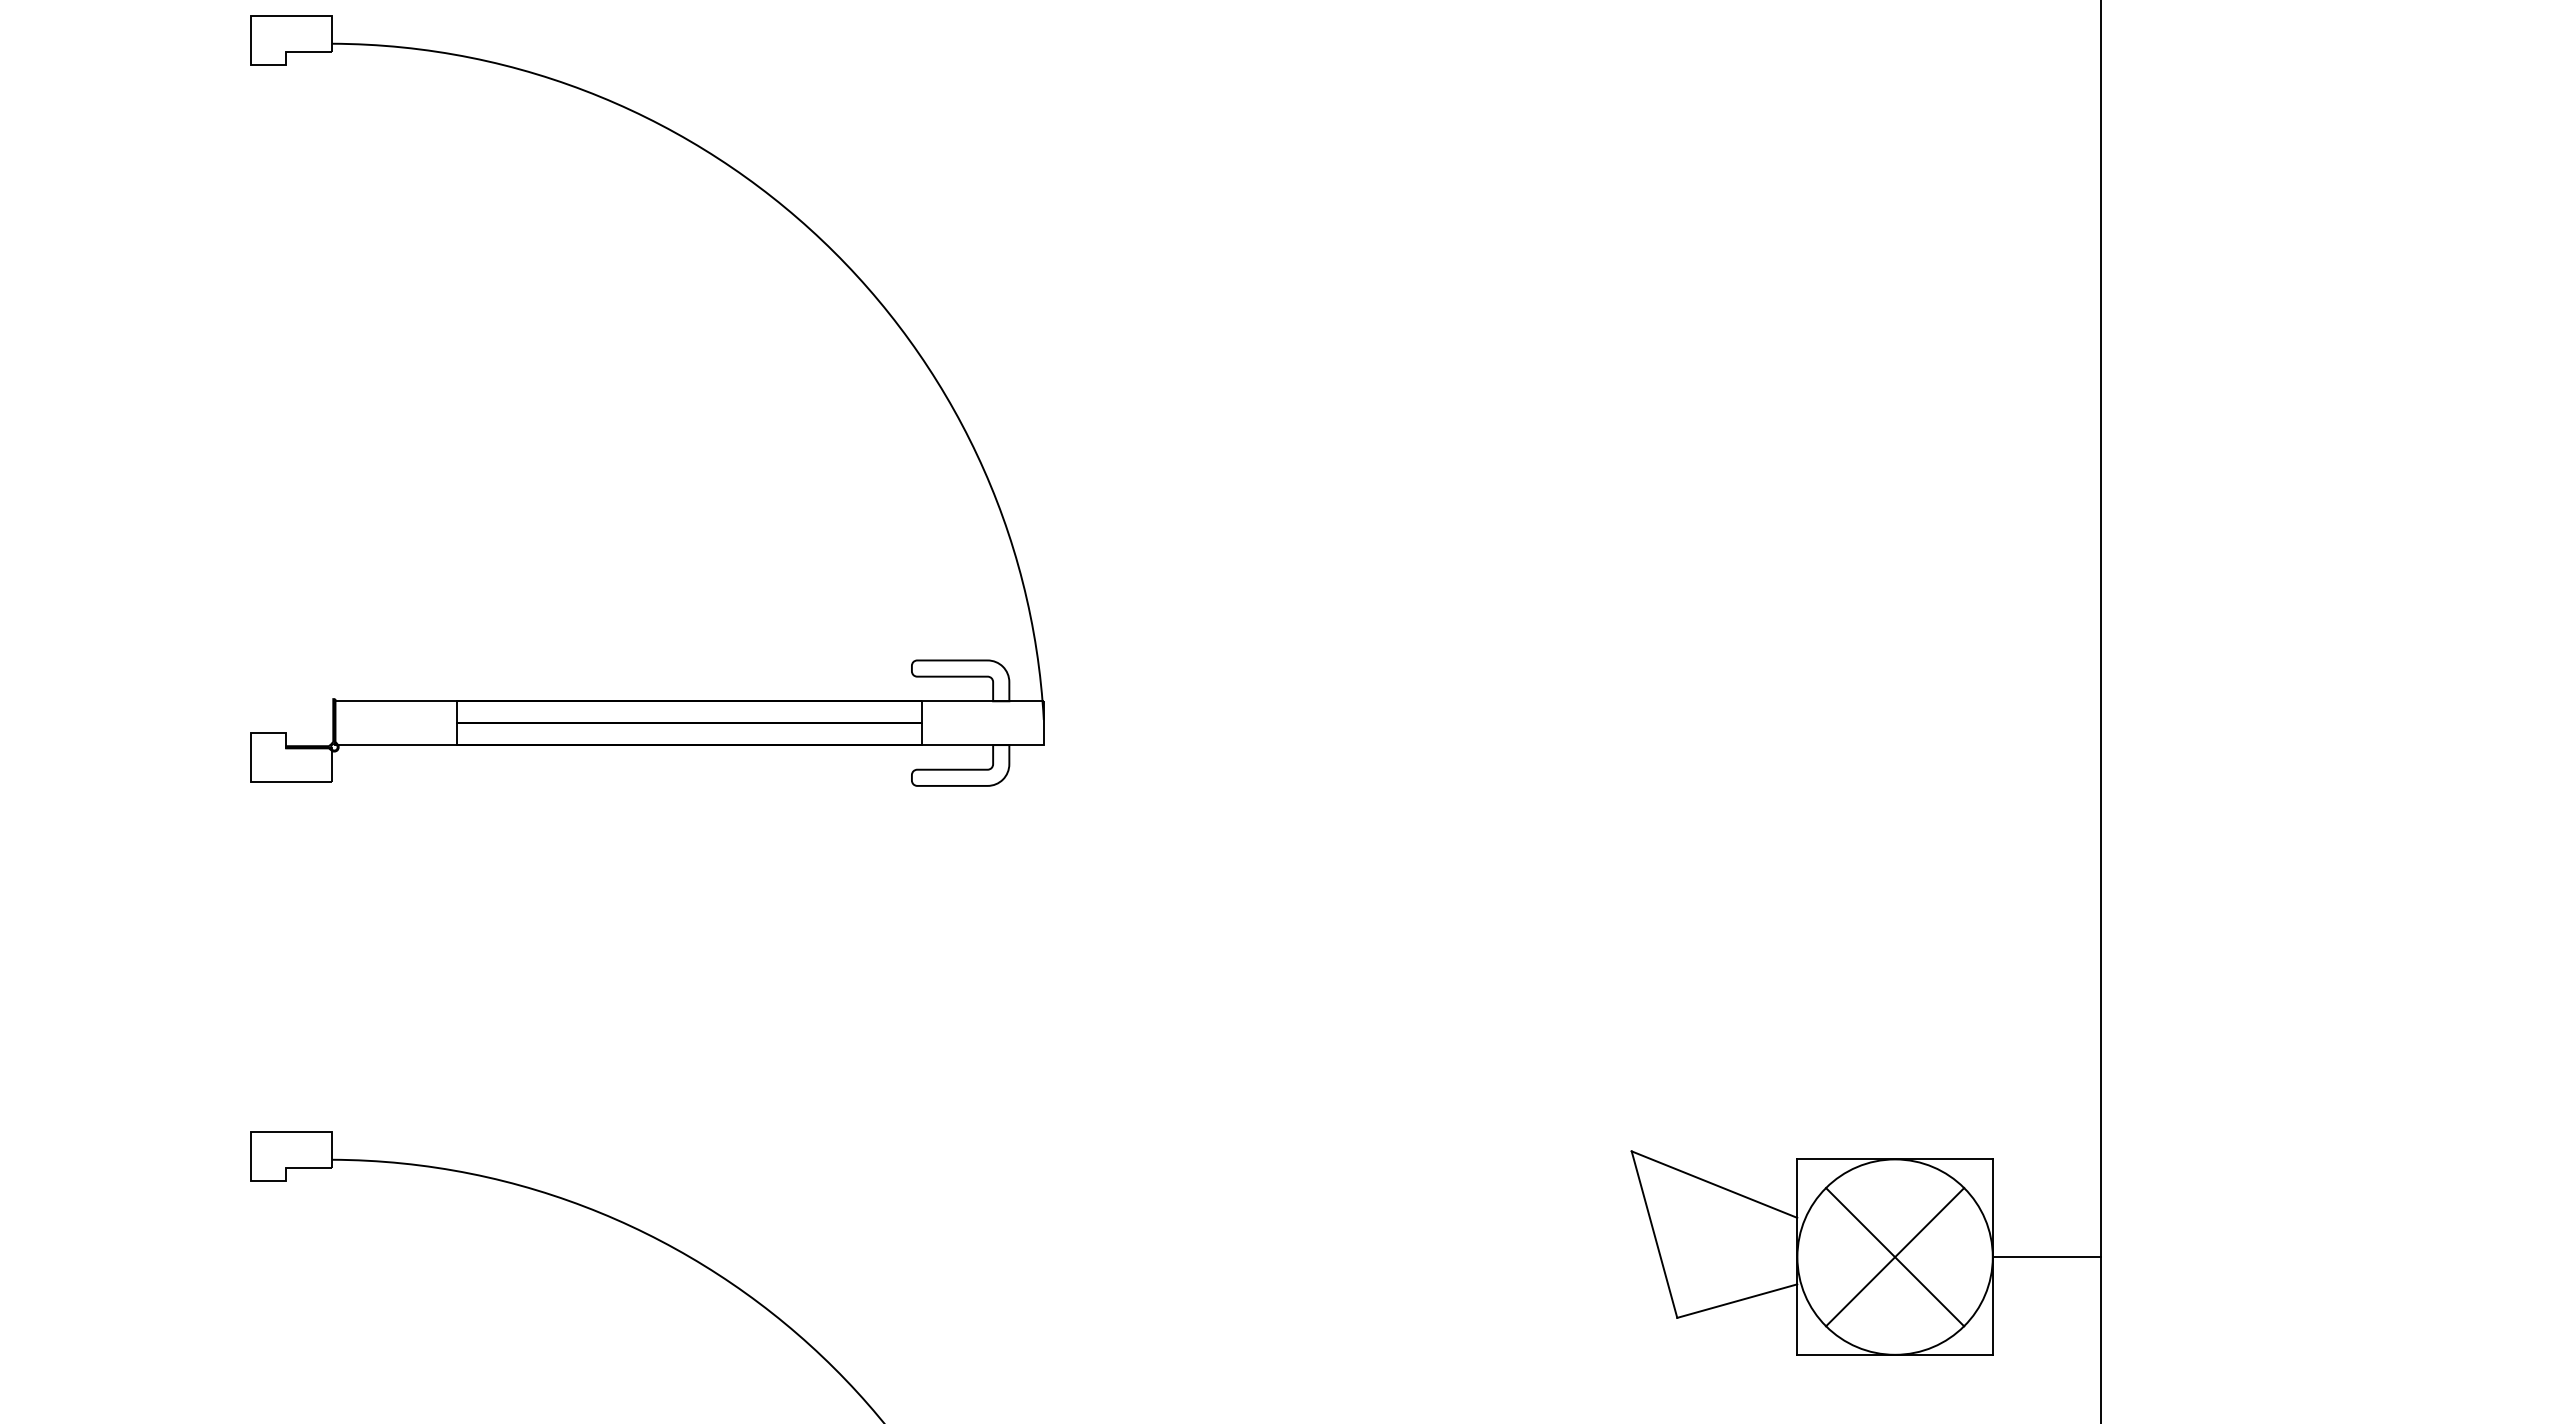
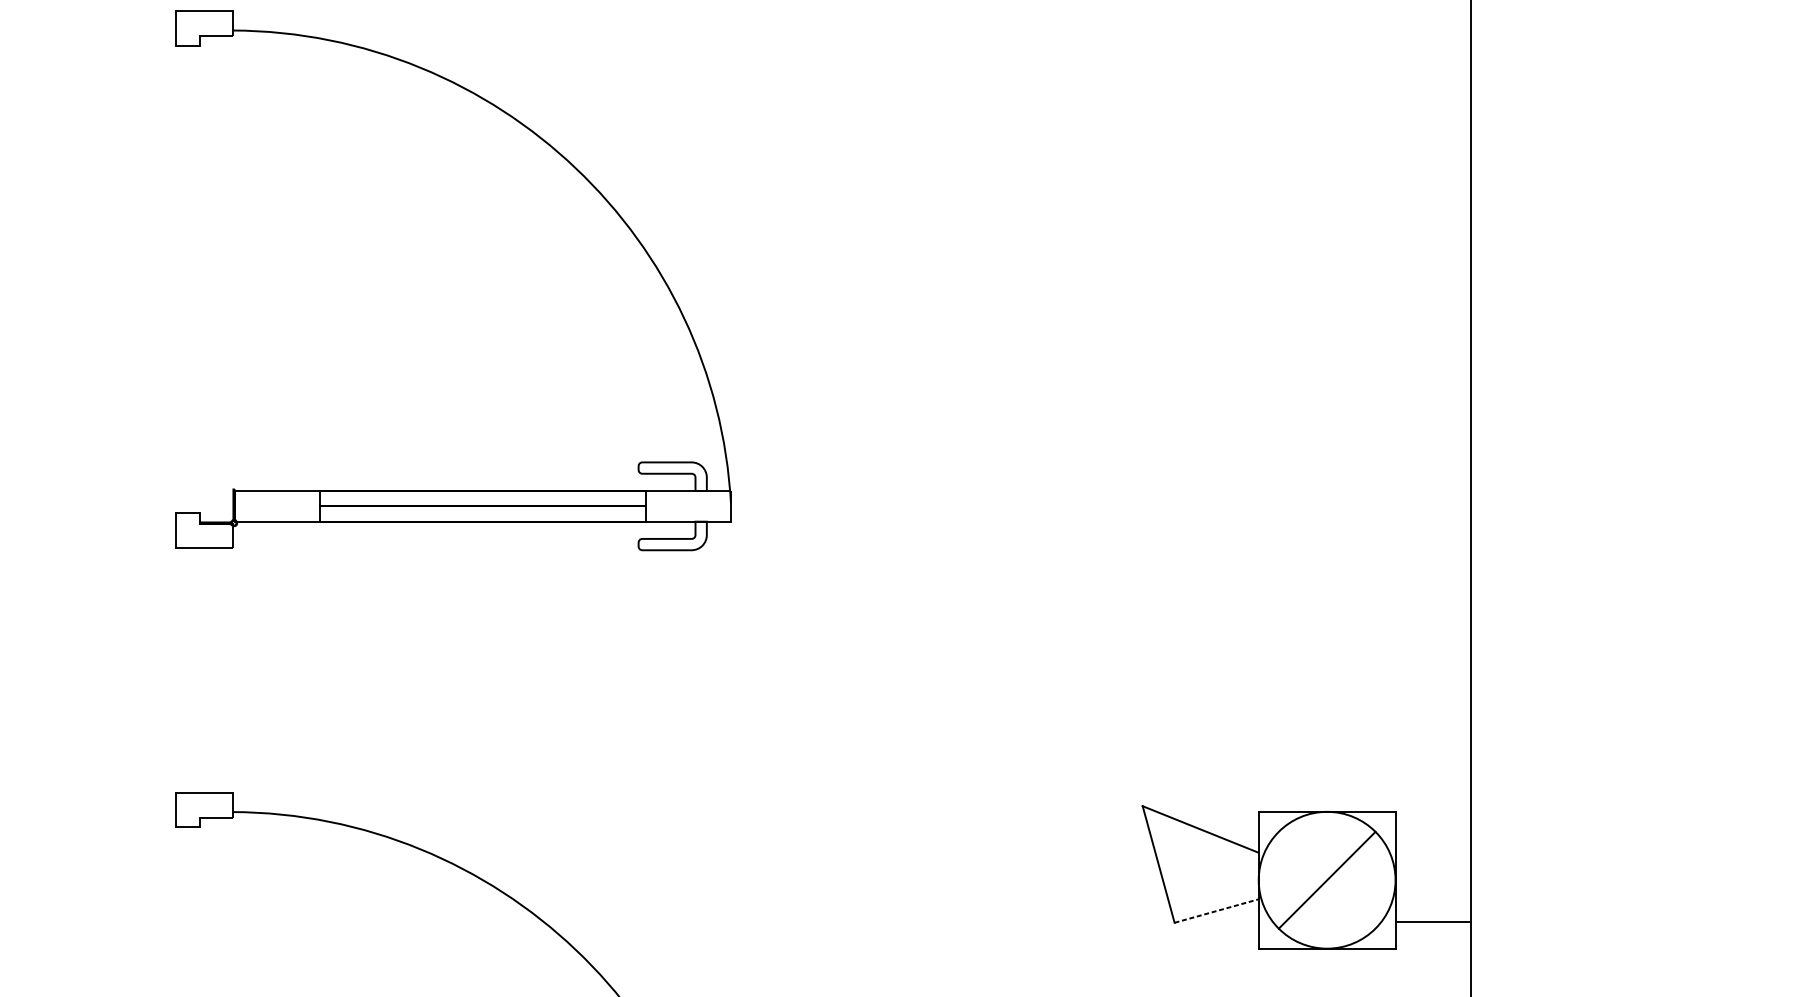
line: (1895, 1257) -> (1327, 880), removed
line: (2046, 1257) -> (1433, 922), moved
line: (1737, 1300) -> (1216, 910), solid -> dashed

